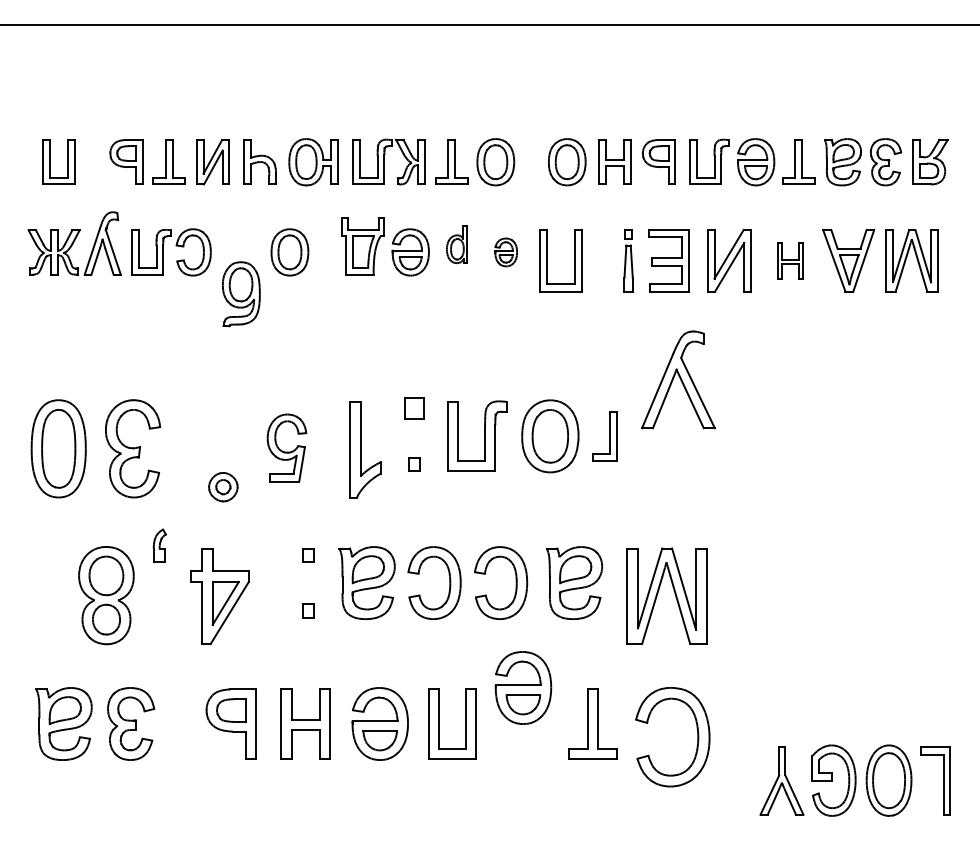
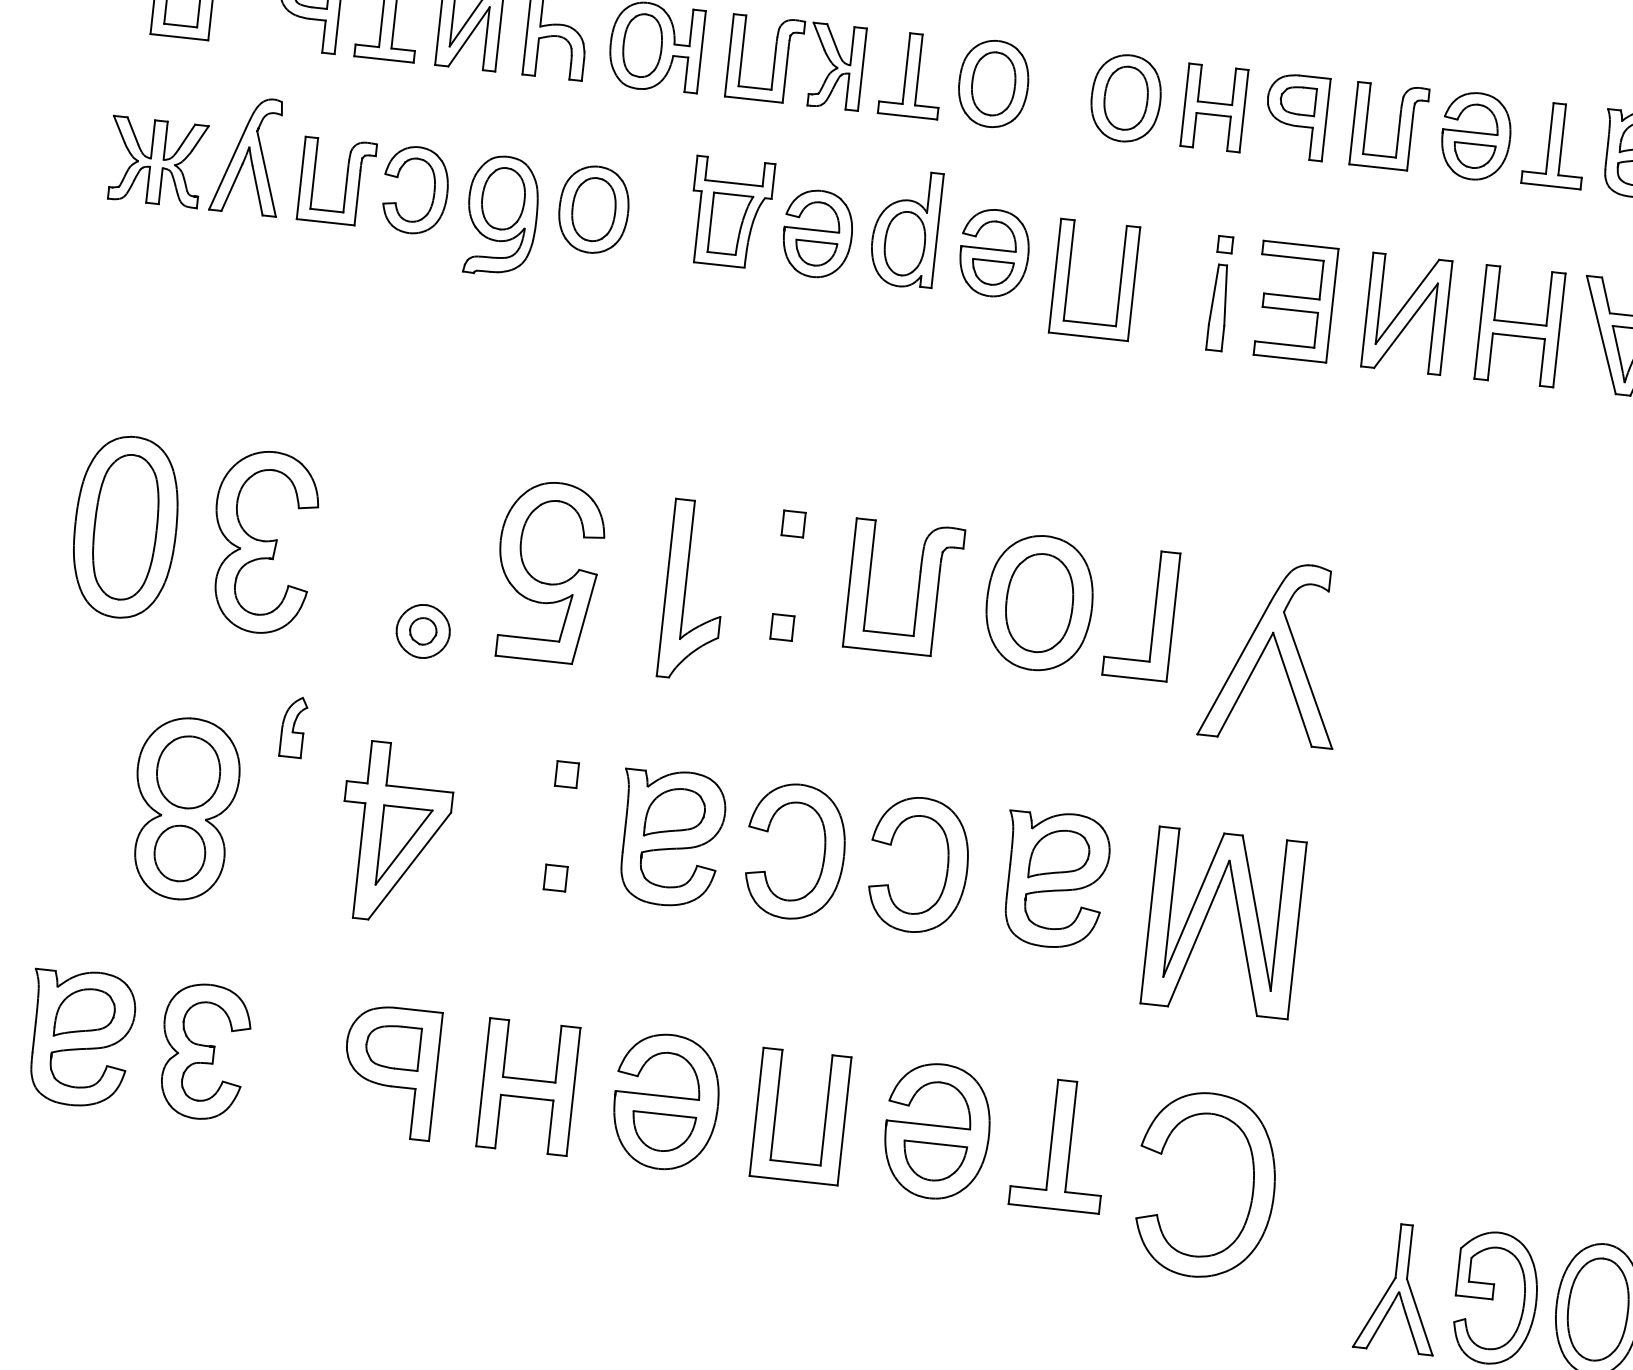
part: (456, 244) -> (904, 228), size x1.67
part: (506, 252) -> (995, 253), size x1.67
part: (790, 260) -> (1520, 325), size x1.67
part: (241, 294) -> (502, 216), moved
part: (678, 379) -> (1274, 651), moved
part: (414, 408) -> (793, 524), size x0.62
part: (605, 436) -> (1141, 614), size x1.43
part: (286, 447) -> (548, 570), size x1.43
part: (523, 687) -> (937, 1130), moved

